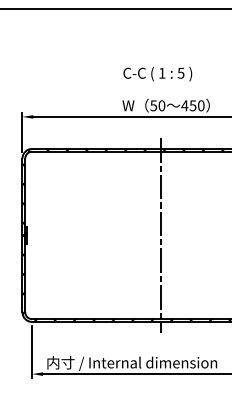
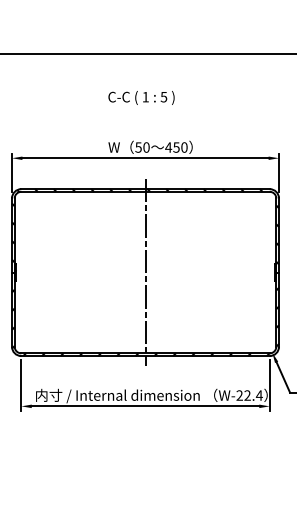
text: (157, 73) -> (141, 97), moved

